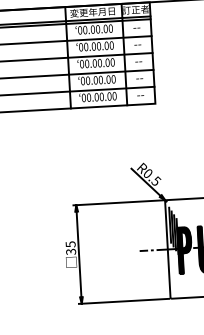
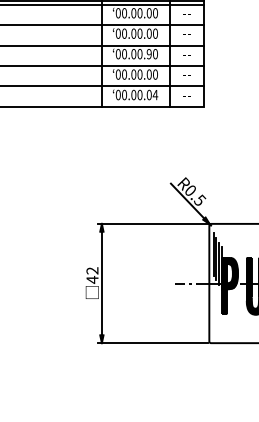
text: (106, 63) -> (148, 54), 00.00.00 -> 00.00.90
text: (114, 95) -> (155, 94), 00.00.00 -> 00.00.04
text: (70, 248) -> (92, 275), 35 -> 42

